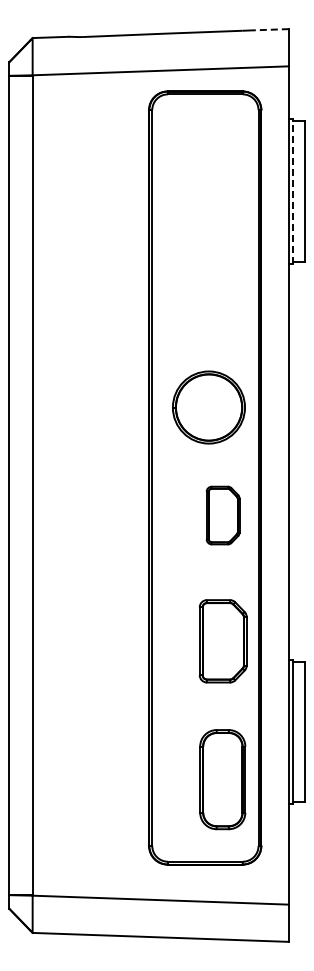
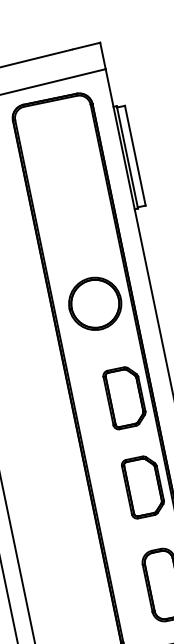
line: (268, 29) -> (85, 46), dashed -> solid
line: (293, 191) -> (127, 157), dashed -> solid
part: (208, 407) -> (94, 303), moved
part: (222, 515) -> (124, 397), size x1.43

